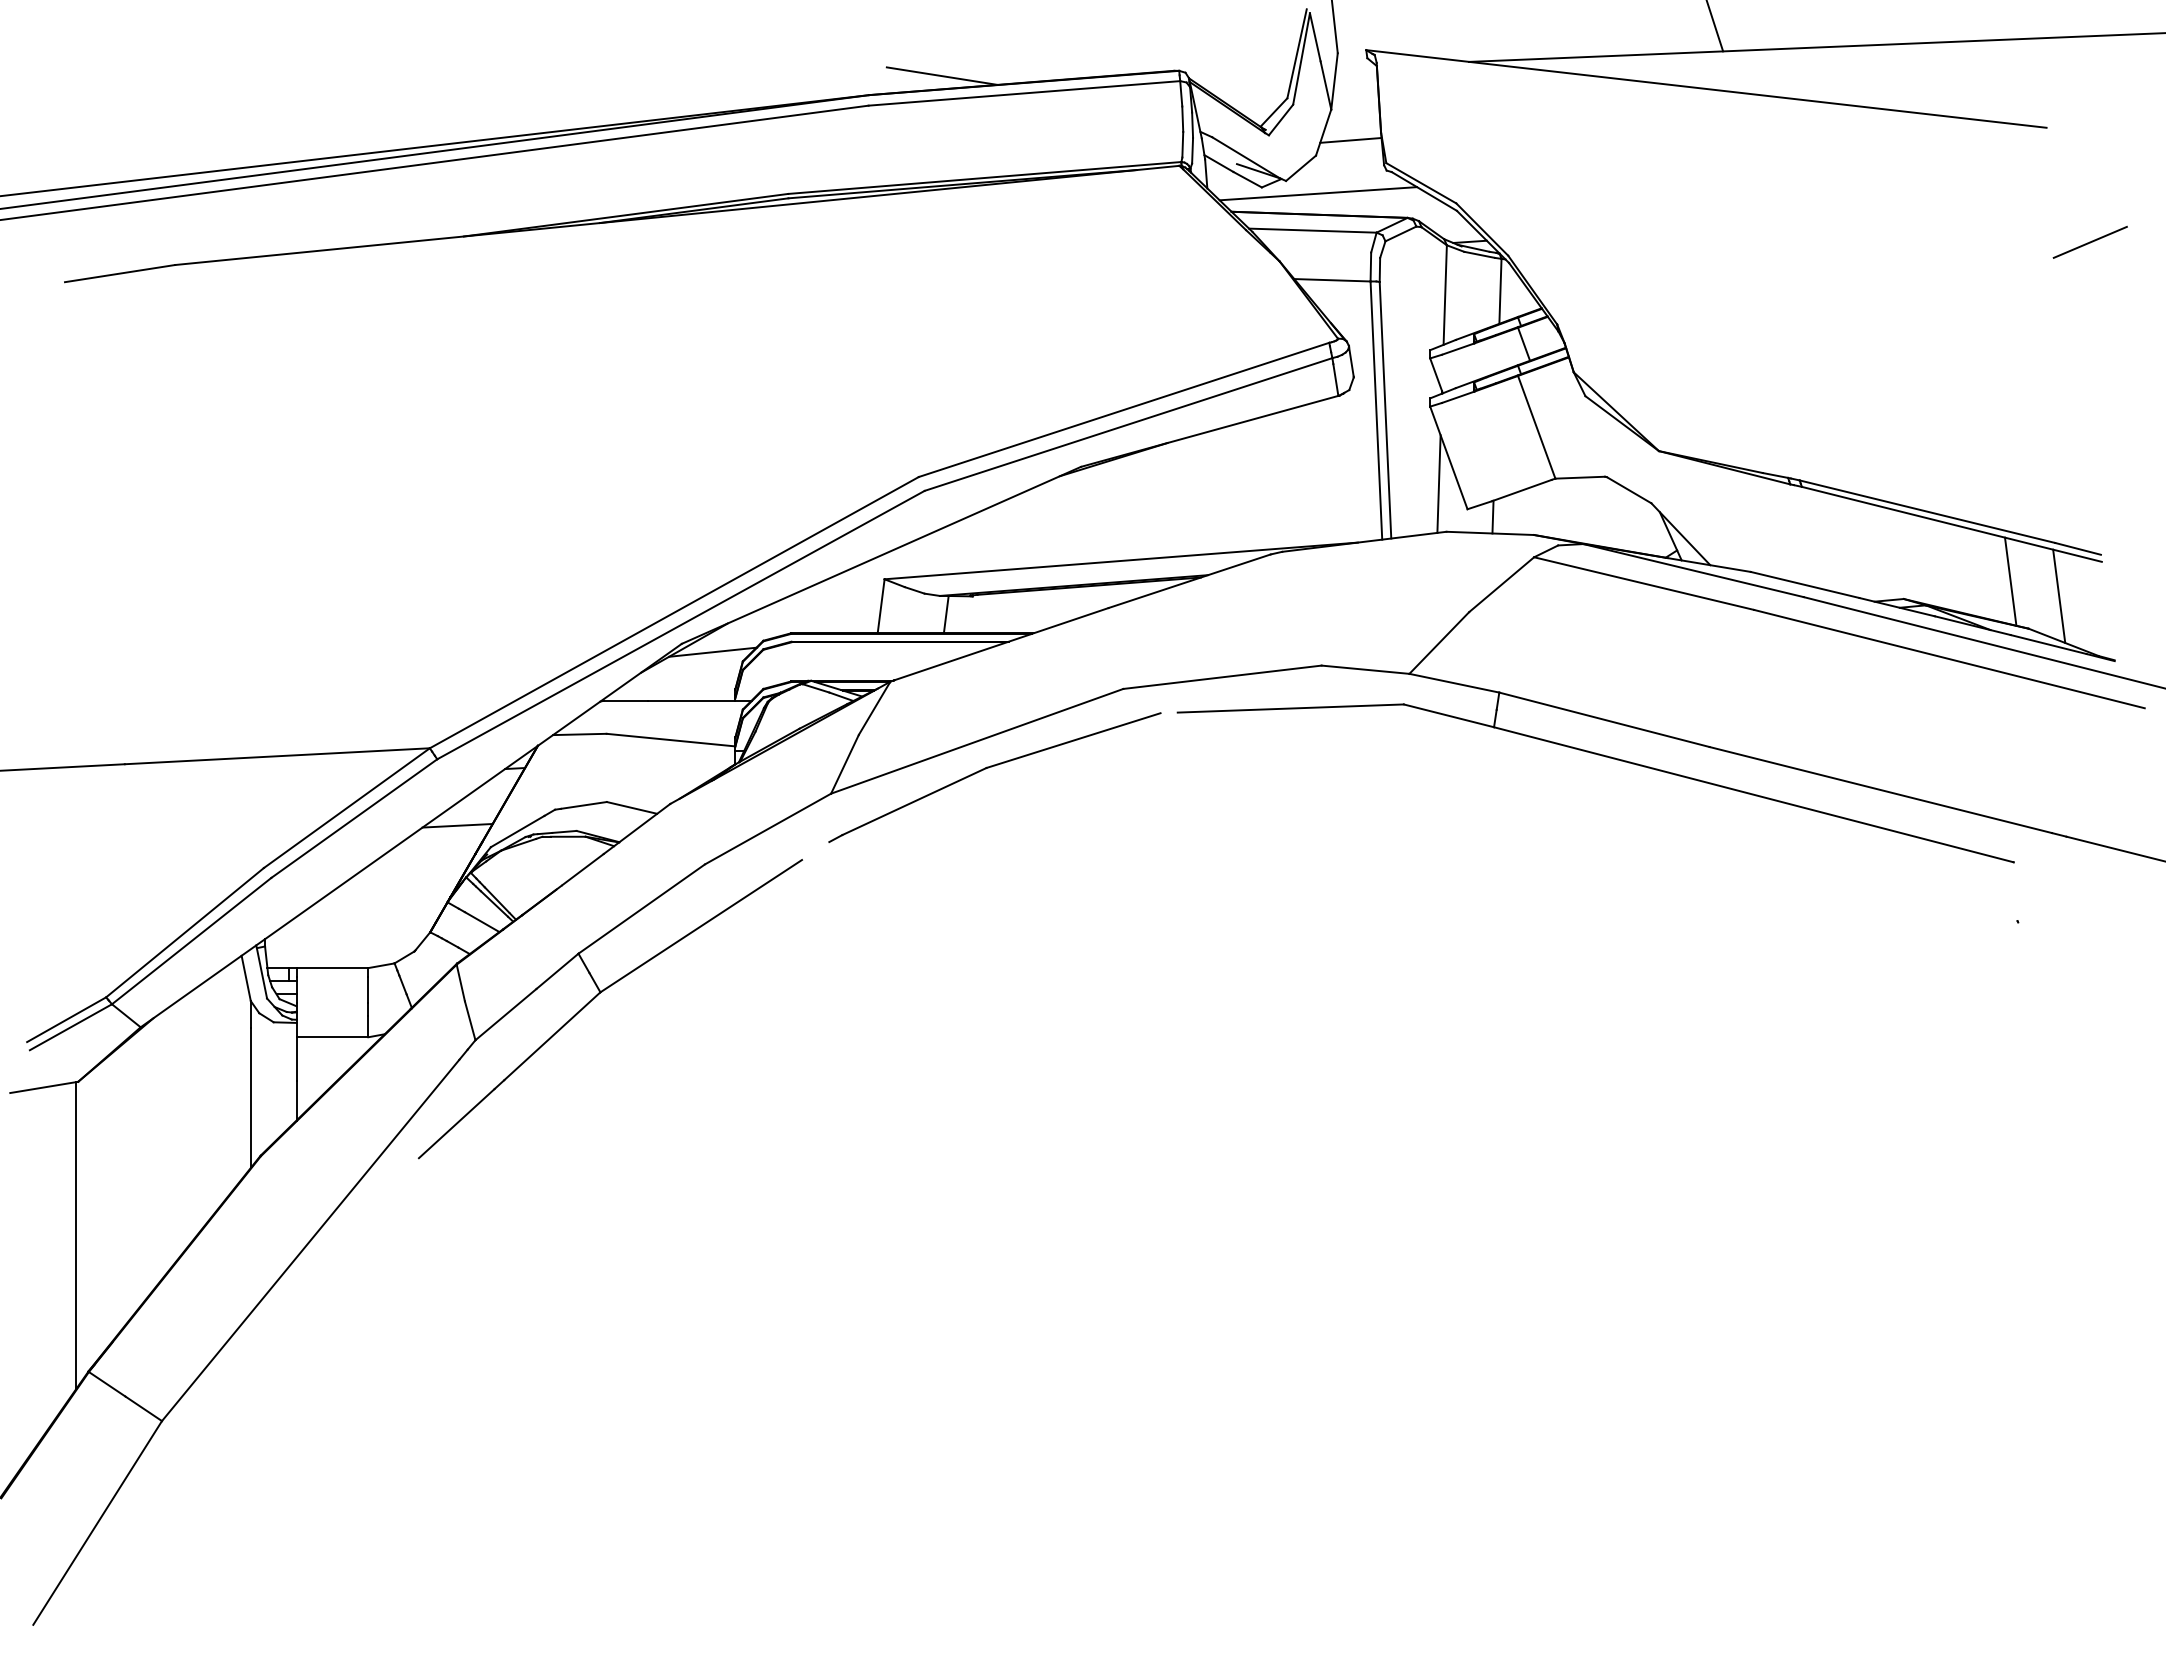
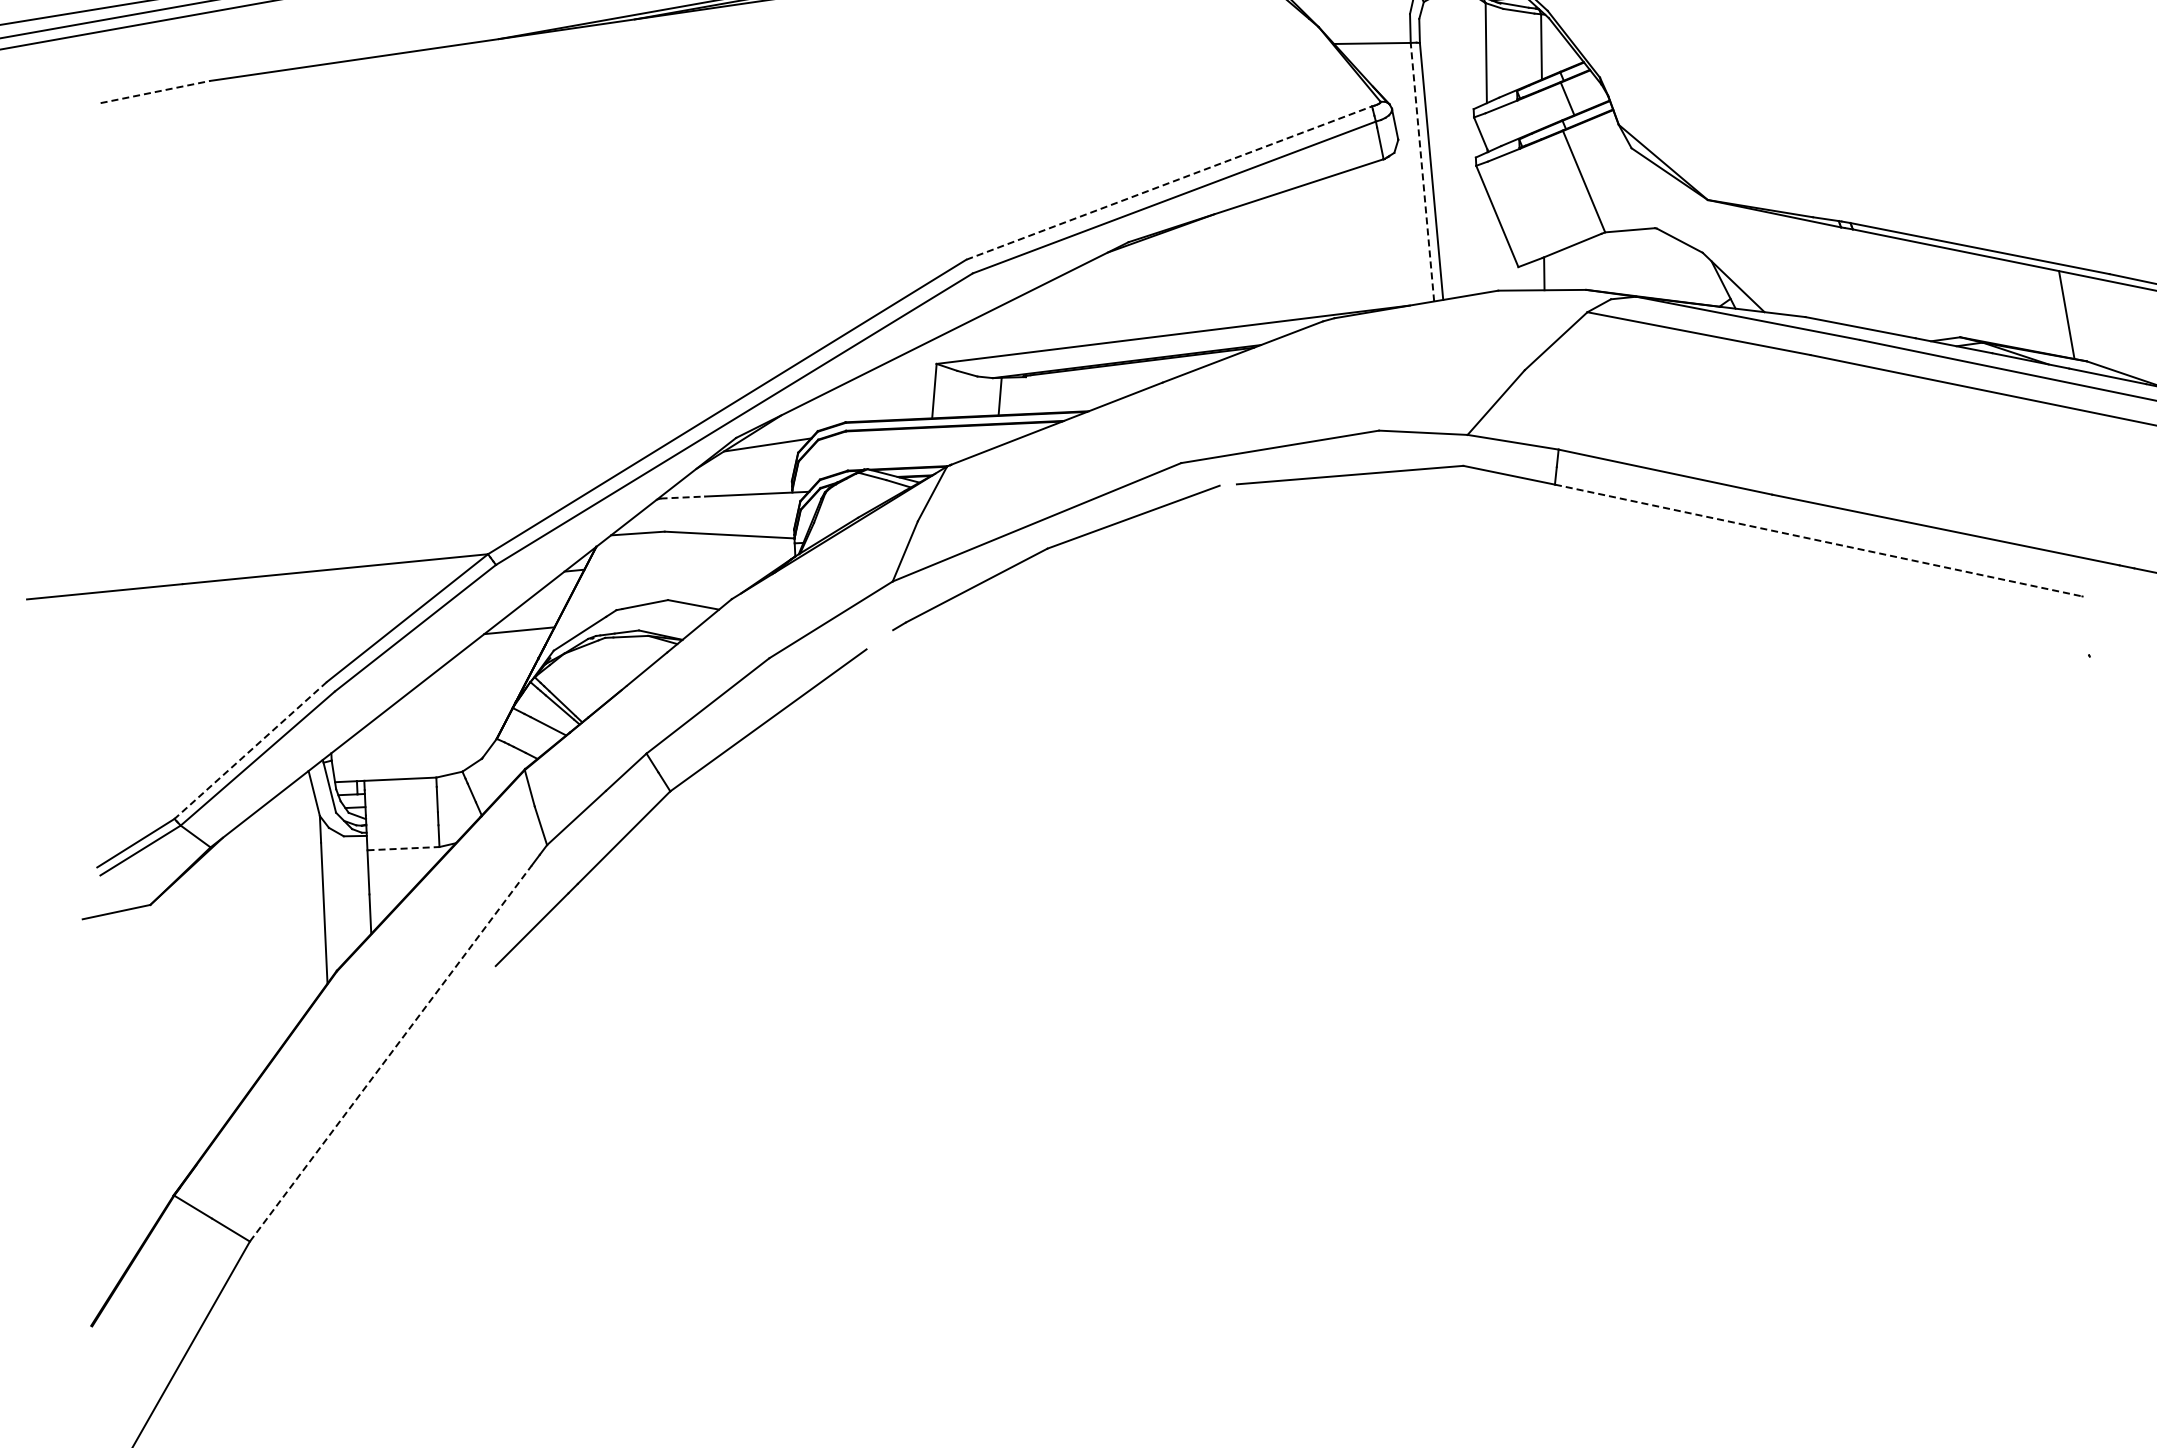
line: (120, 273) -> (155, 91), solid -> dashed
line: (1124, 409) -> (1169, 182), solid -> dashed
line: (1376, 410) -> (1422, 172), solid -> dashed
line: (1438, 483) -> (1488, 242), removed
line: (2059, 595) -> (2116, 326), removed
line: (626, 700) -> (683, 497), solid -> dashed
line: (1754, 794) -> (1819, 540), solid -> dashed
line: (184, 933) -> (250, 751), solid -> dashed
line: (332, 1037) -> (403, 848), solid -> dashed
line: (75, 1235) -> (154, 1059), removed
line: (311, 1240) -> (391, 1053), solid -> dashed

